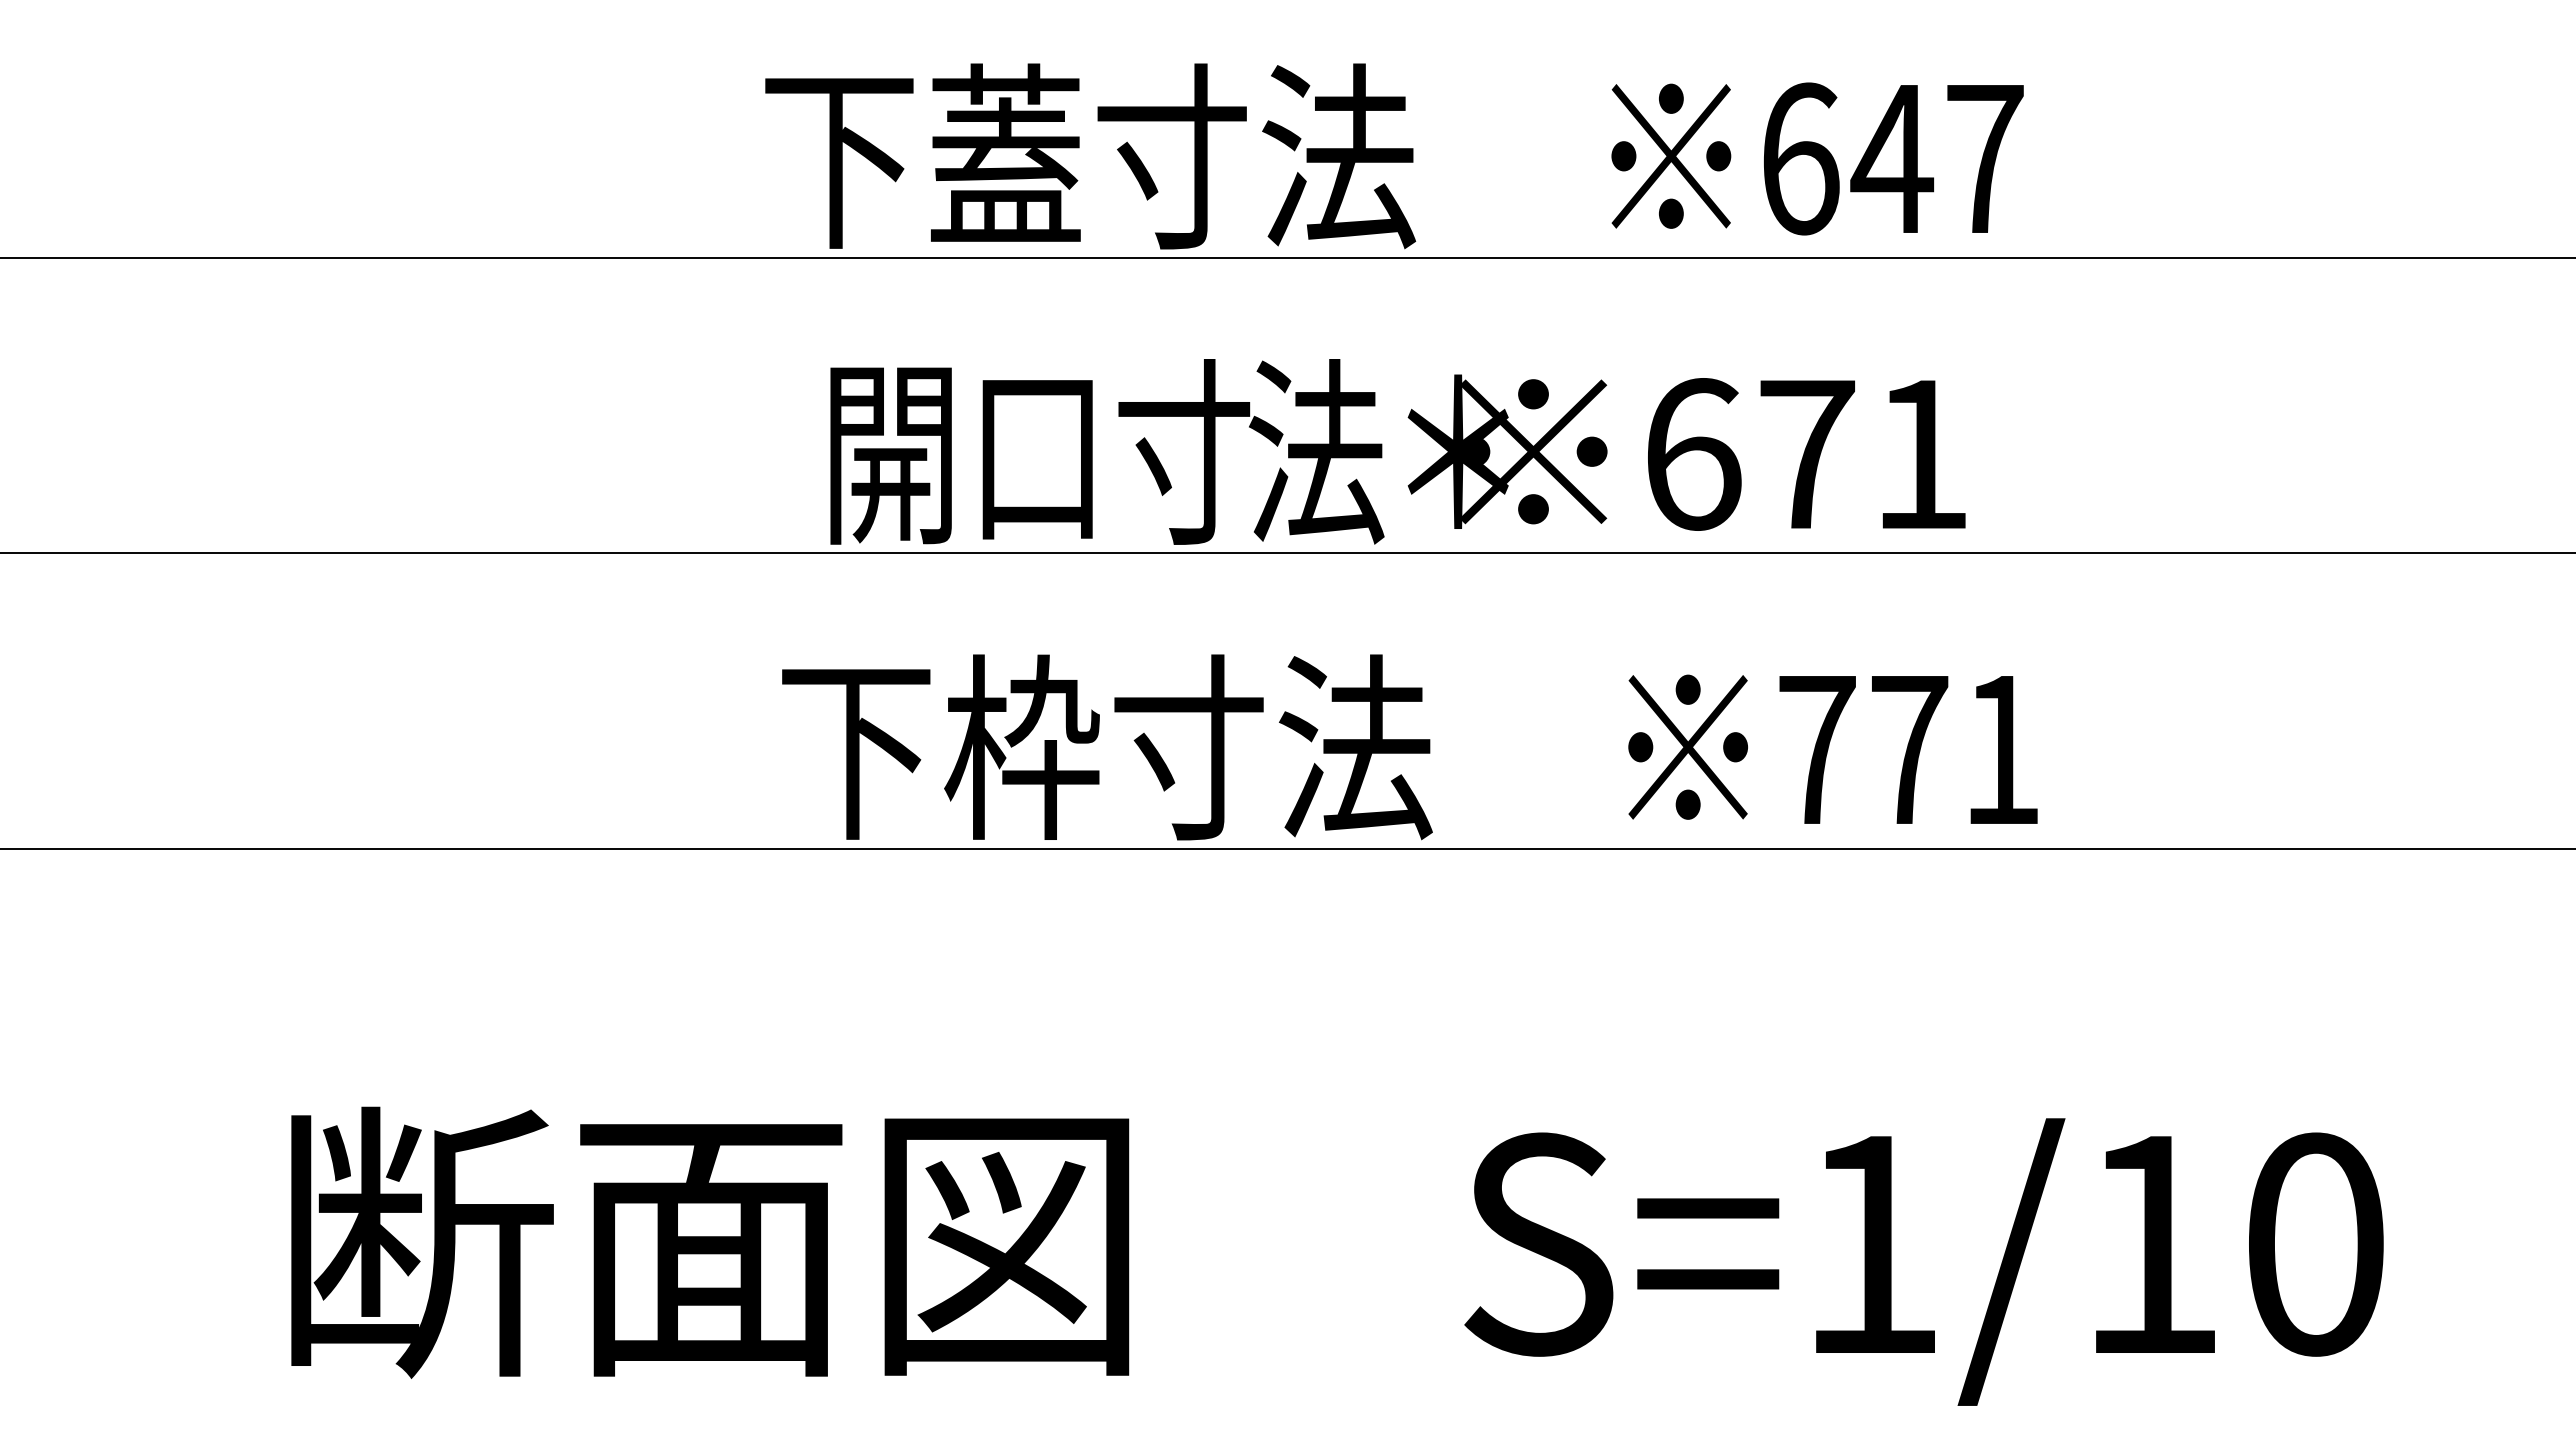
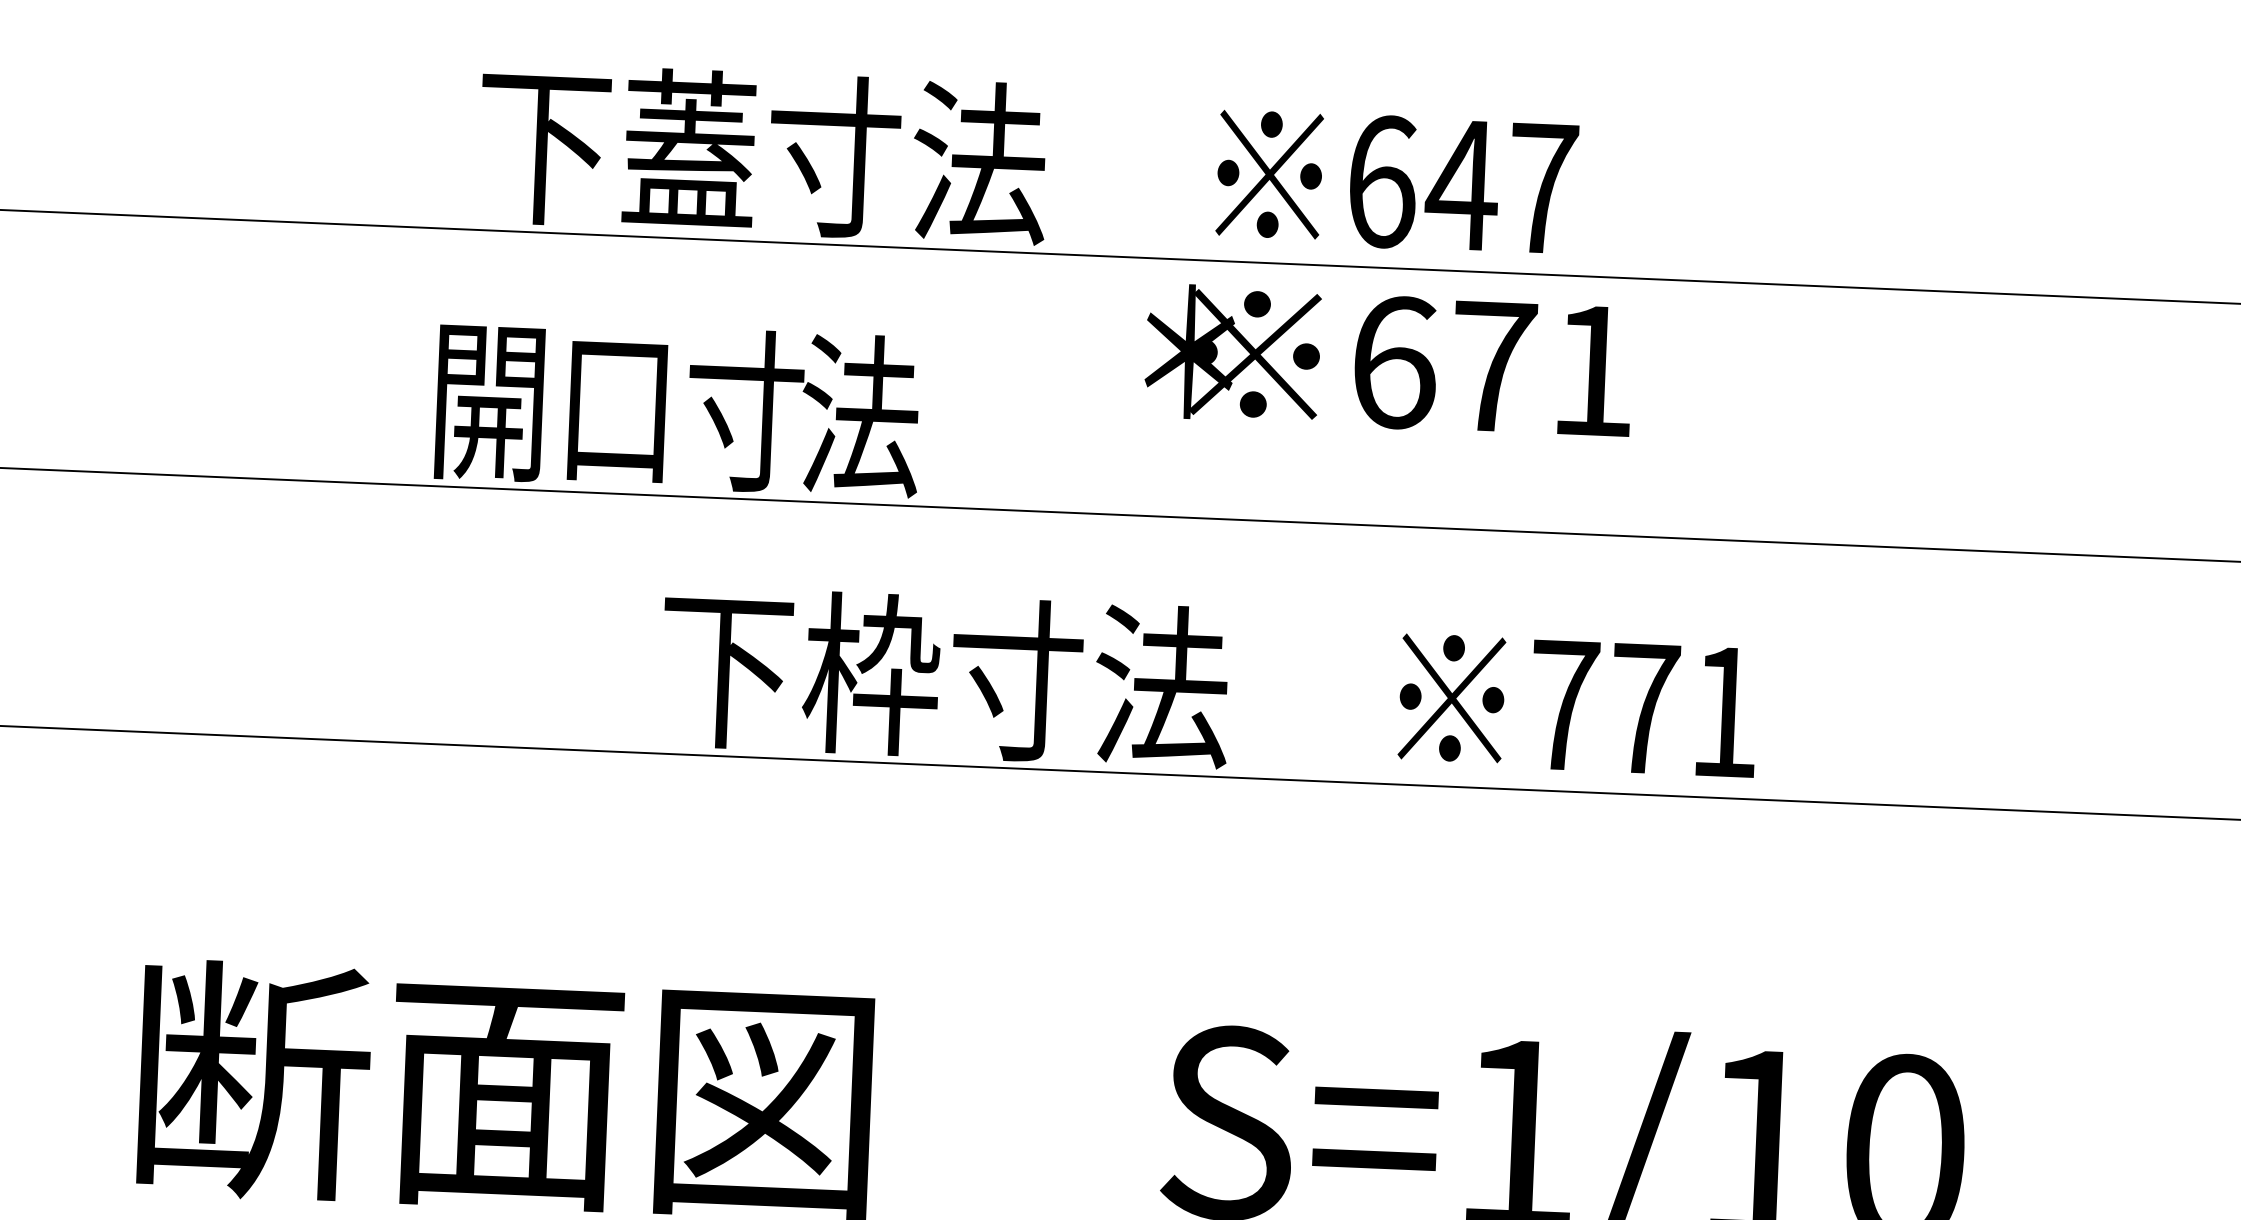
text: (1394, 156) -> (1028, 164), moved
text: (1107, 451) -> (678, 407), moved
text: (1686, 452) -> (1388, 360), moved
text: (1409, 747) -> (1209, 688), moved

